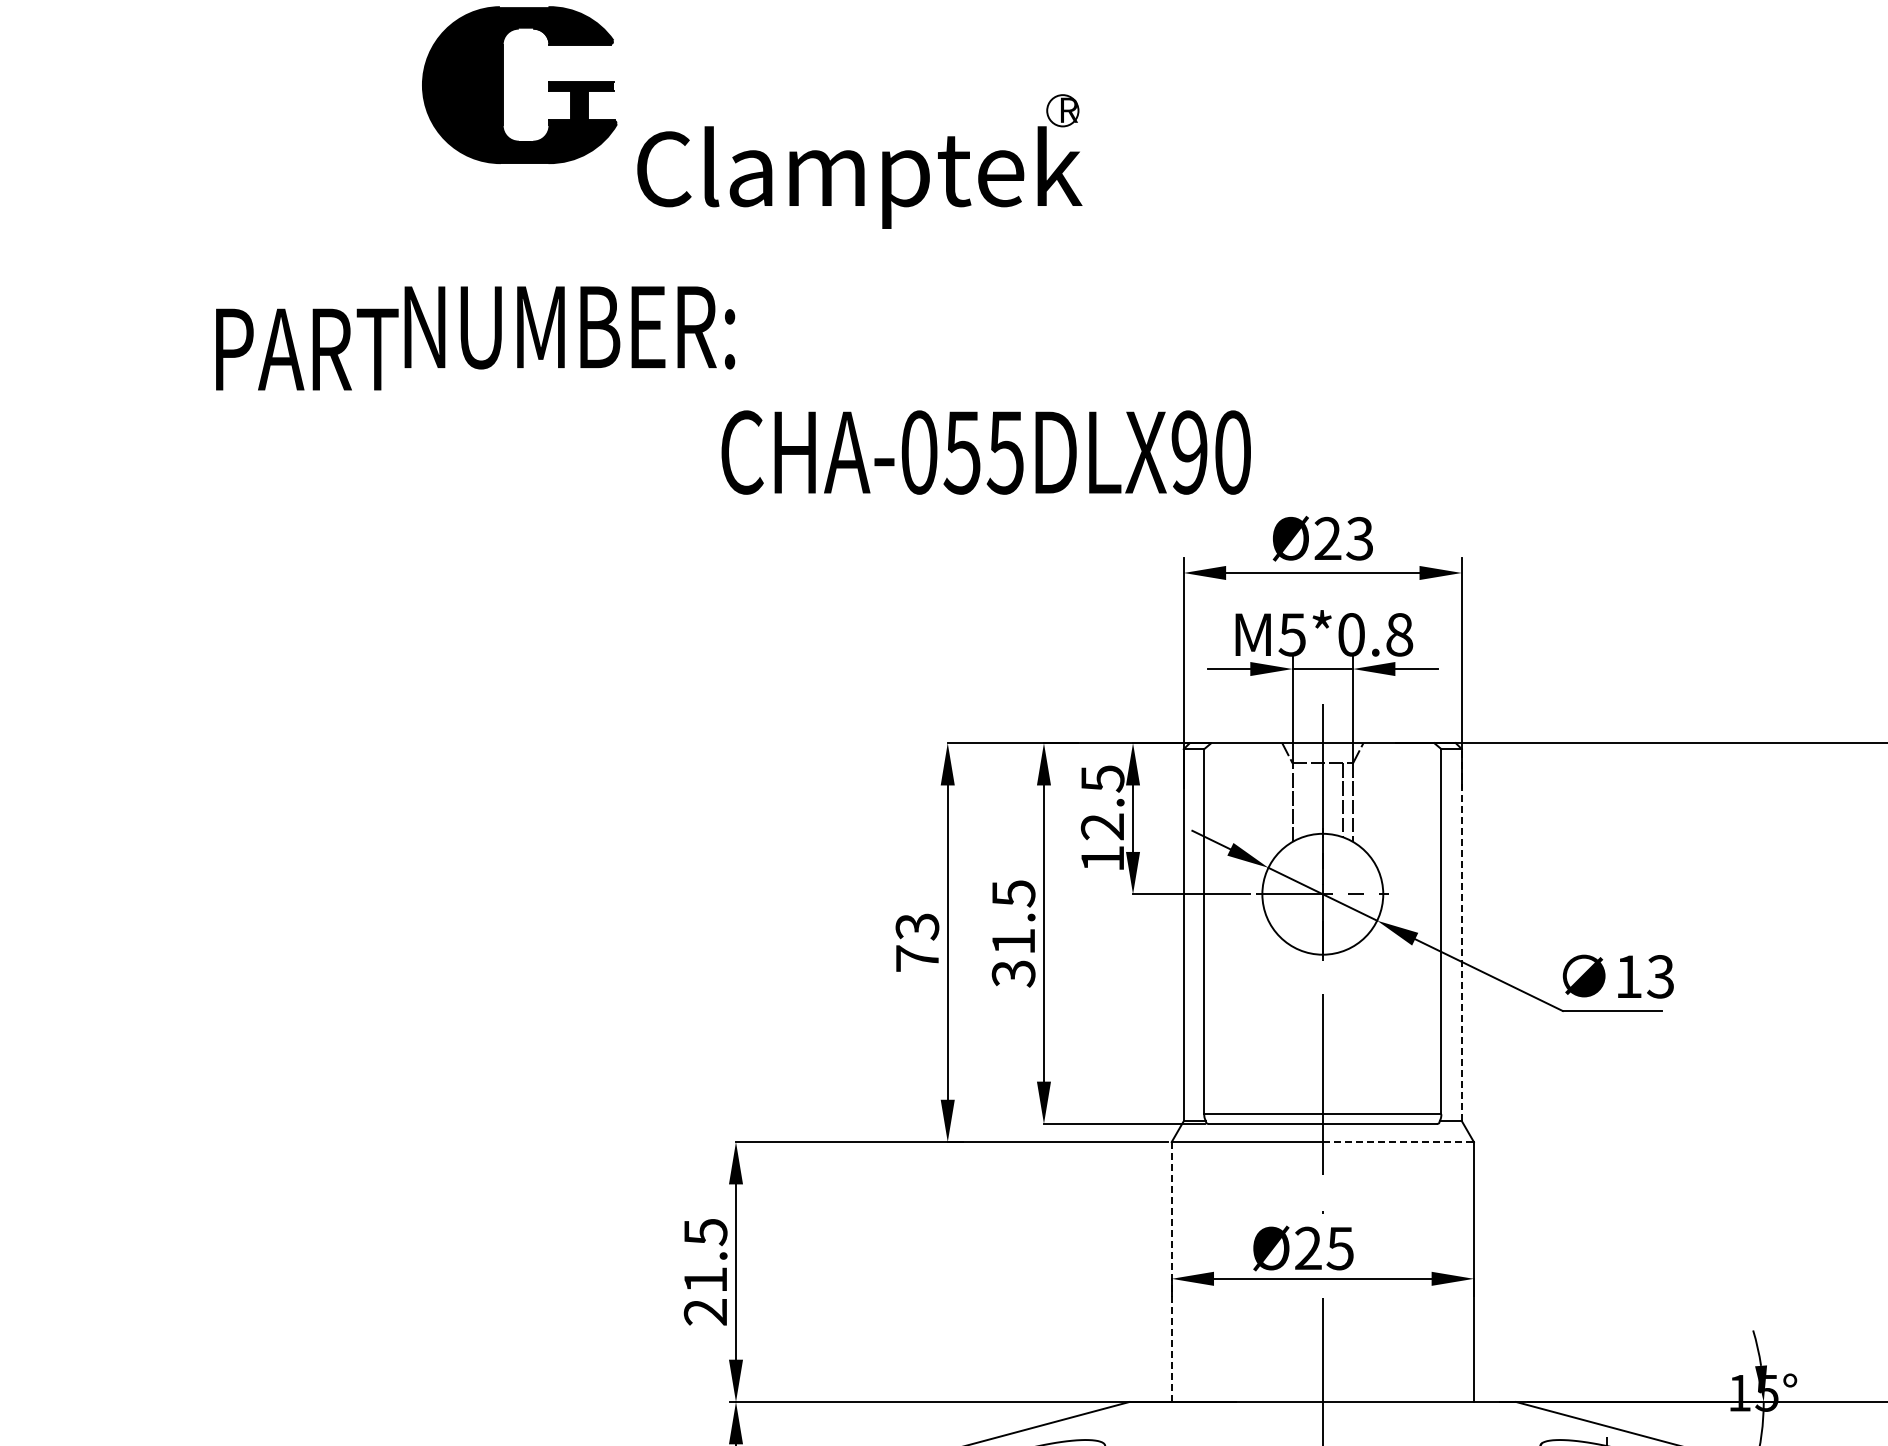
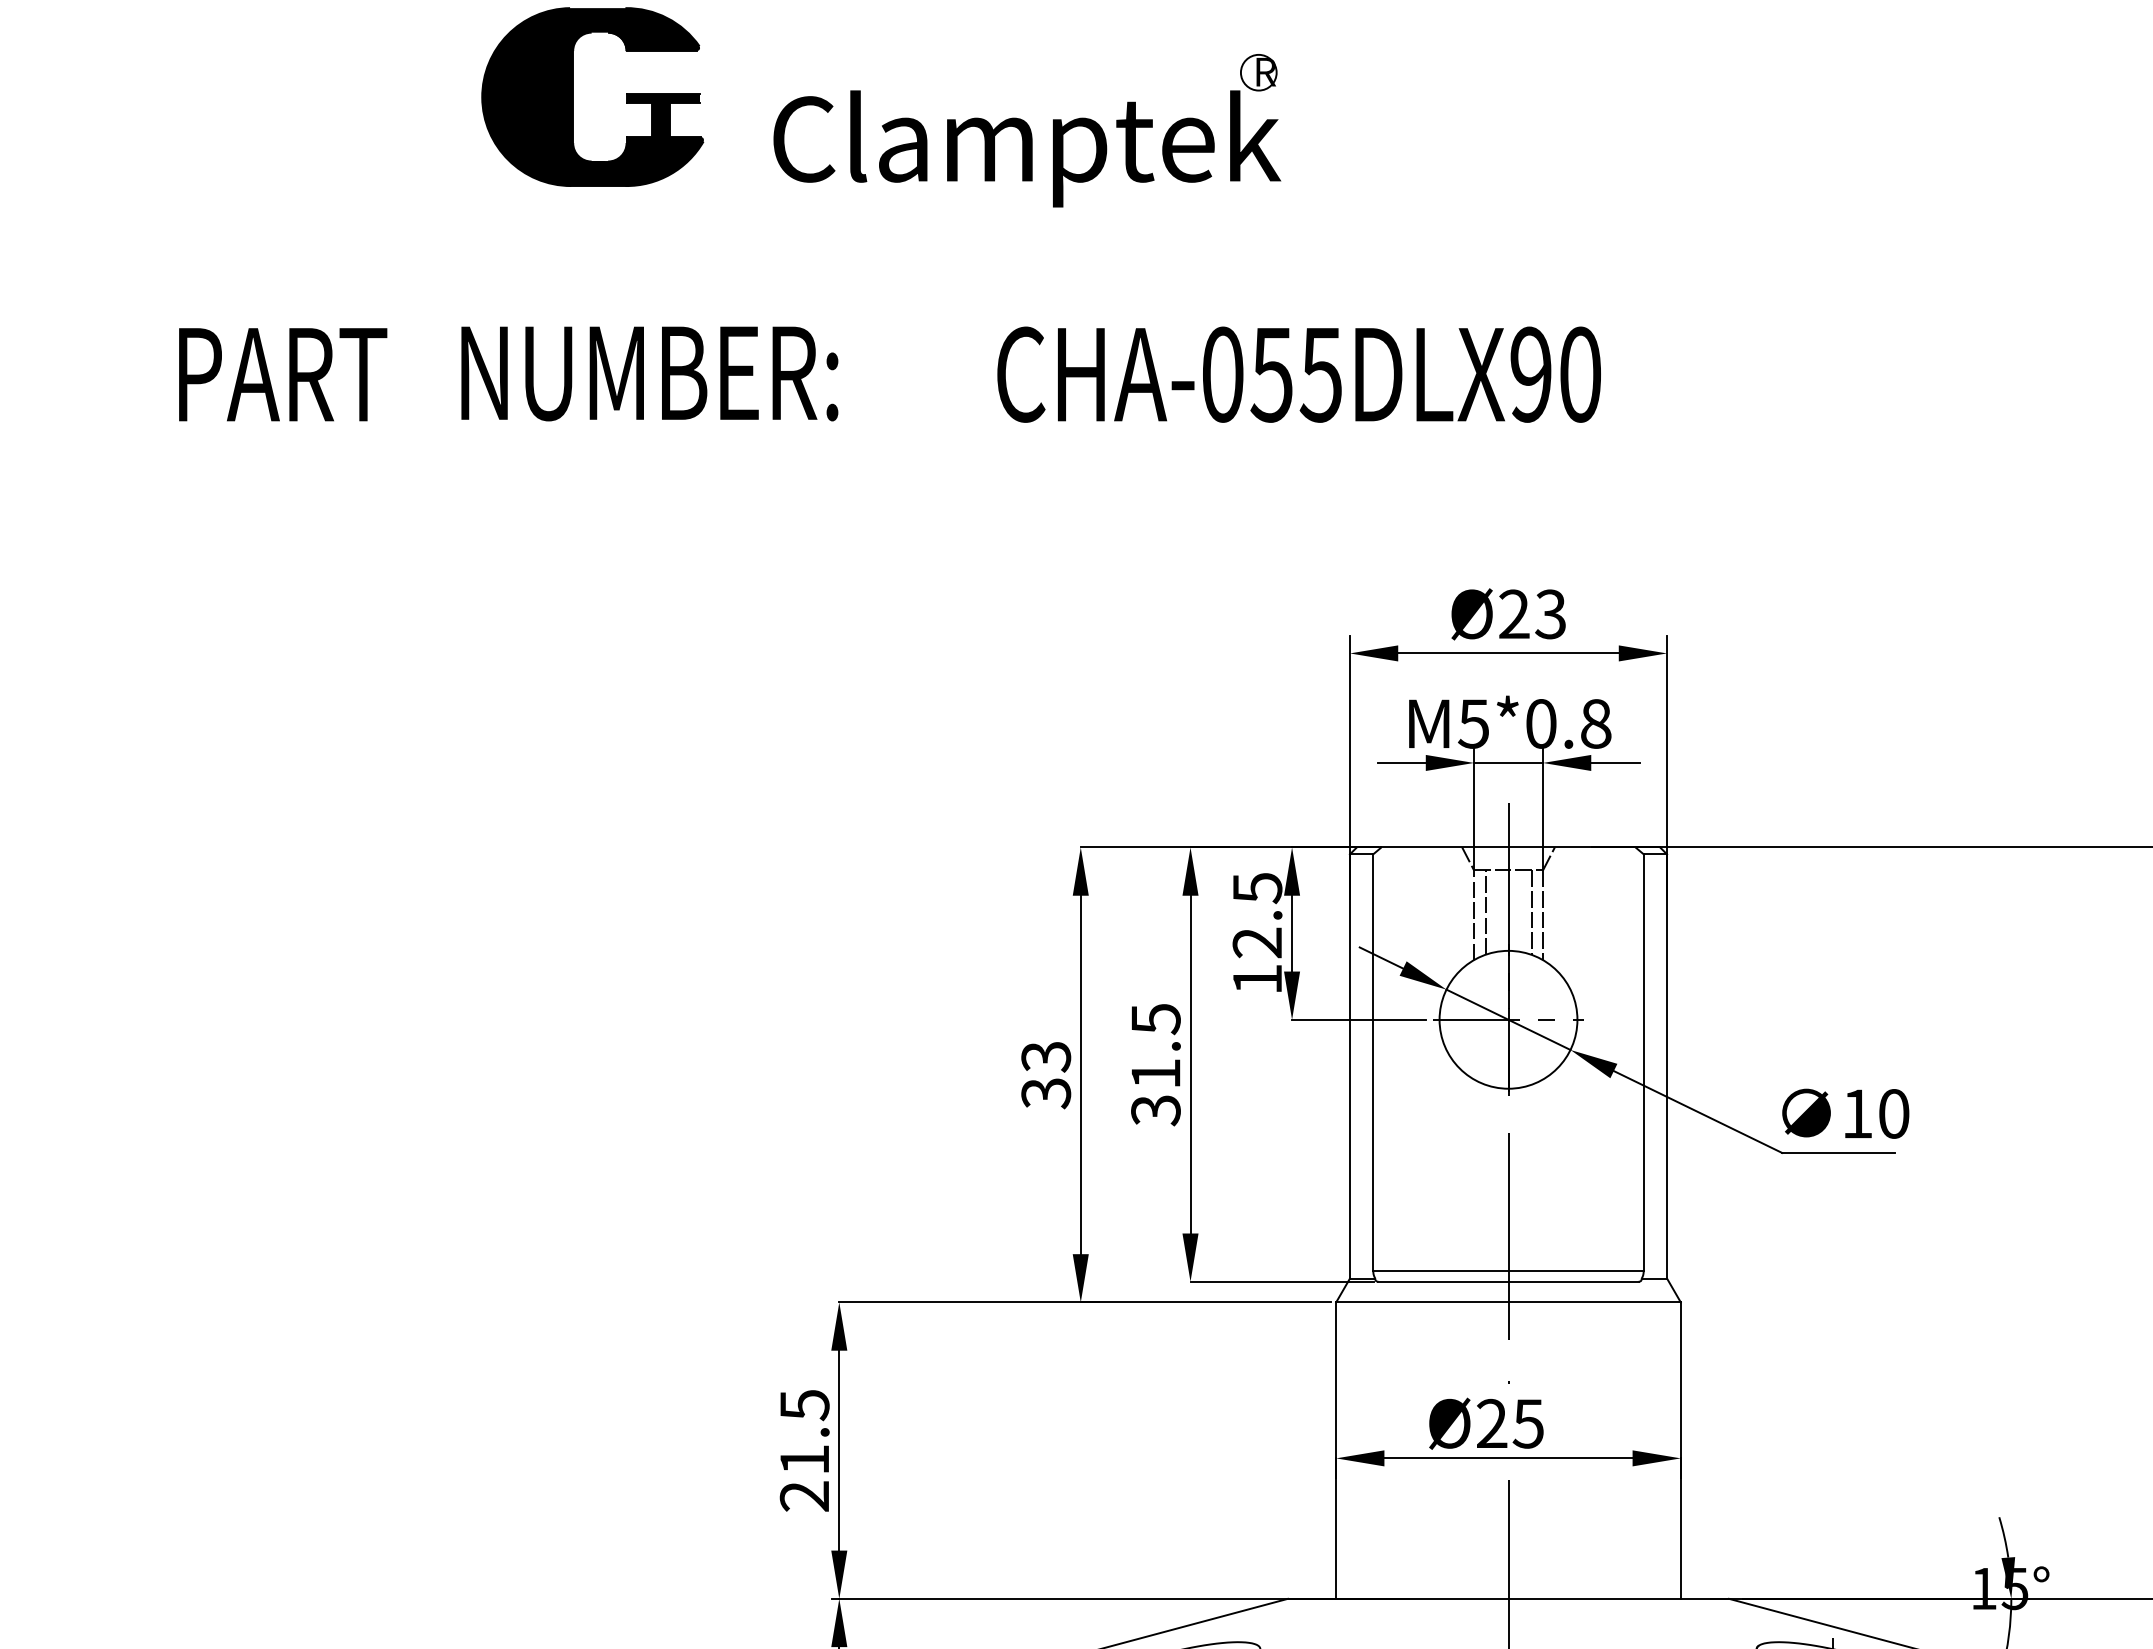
part: (859, 161) -> (1026, 130), moved
text: (307, 349) -> (283, 374), moved
text: (985, 452) -> (1298, 374), moved
line: (1302, 800) -> (1485, 912), added
line: (1461, 935) -> (1666, 1066), dashed -> solid
text: (917, 958) -> (1046, 1093), 73 -> 33
text: (1660, 976) -> (1893, 1113), 13 -> 10
line: (1398, 1142) -> (1594, 1302), dashed -> solid
line: (1171, 1272) -> (1335, 1451), dashed -> solid

